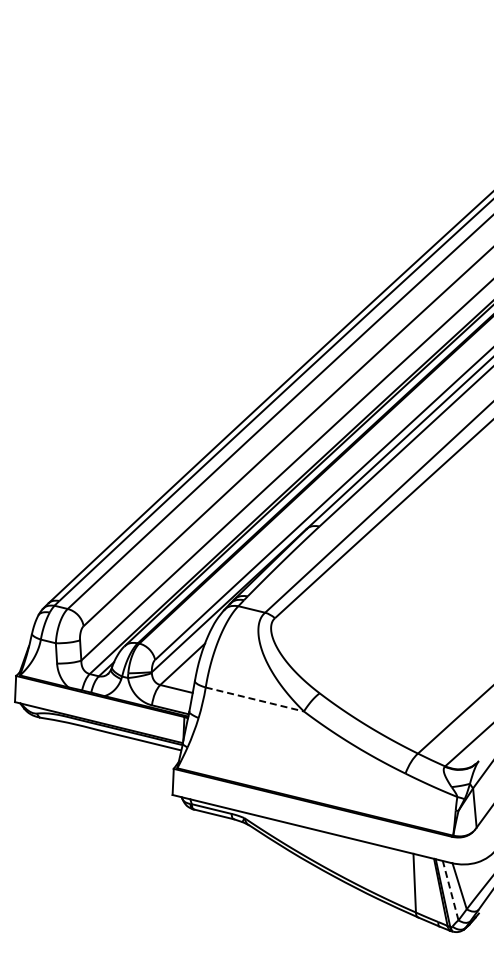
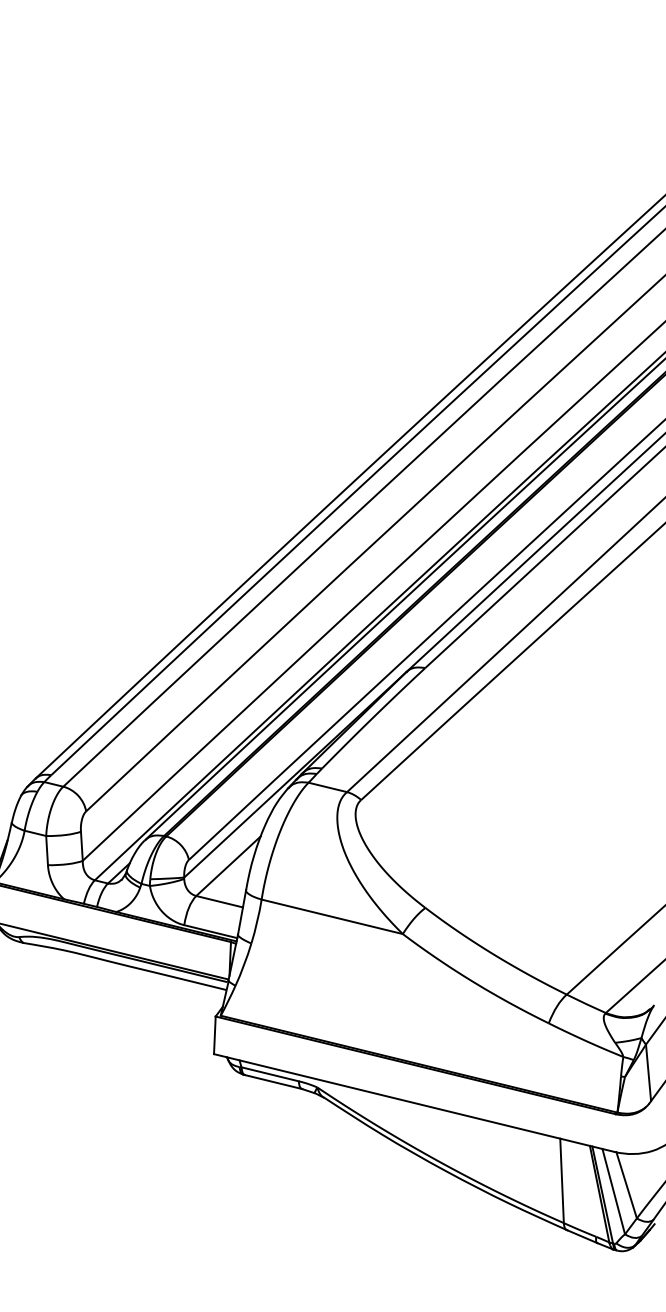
line: (254, 699) -> (331, 916), dashed -> solid
line: (450, 890) -> (613, 1191), dashed -> solid

